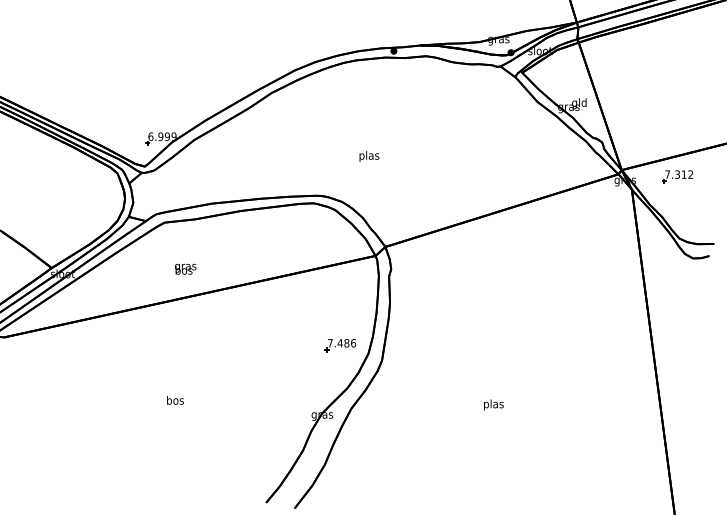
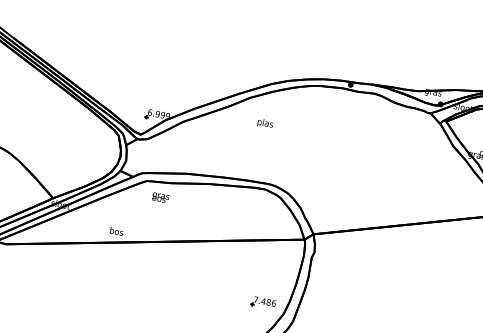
text: (369, 156) -> (265, 123), moved
text: (185, 268) -> (160, 197), moved
text: (175, 400) -> (116, 231), moved

